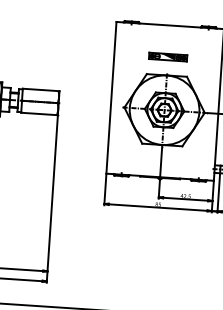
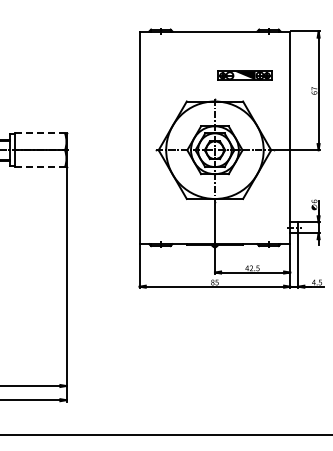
part: (167, 56) -> (244, 75), moved
line: (40, 90) -> (40, 133), solid -> dashed
line: (39, 114) -> (40, 167), solid -> dashed

